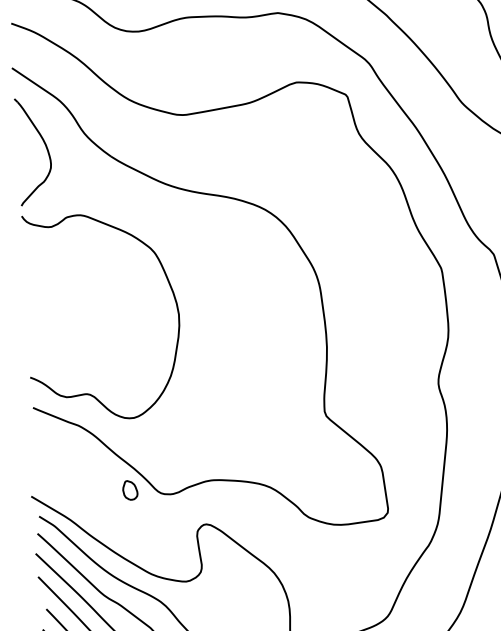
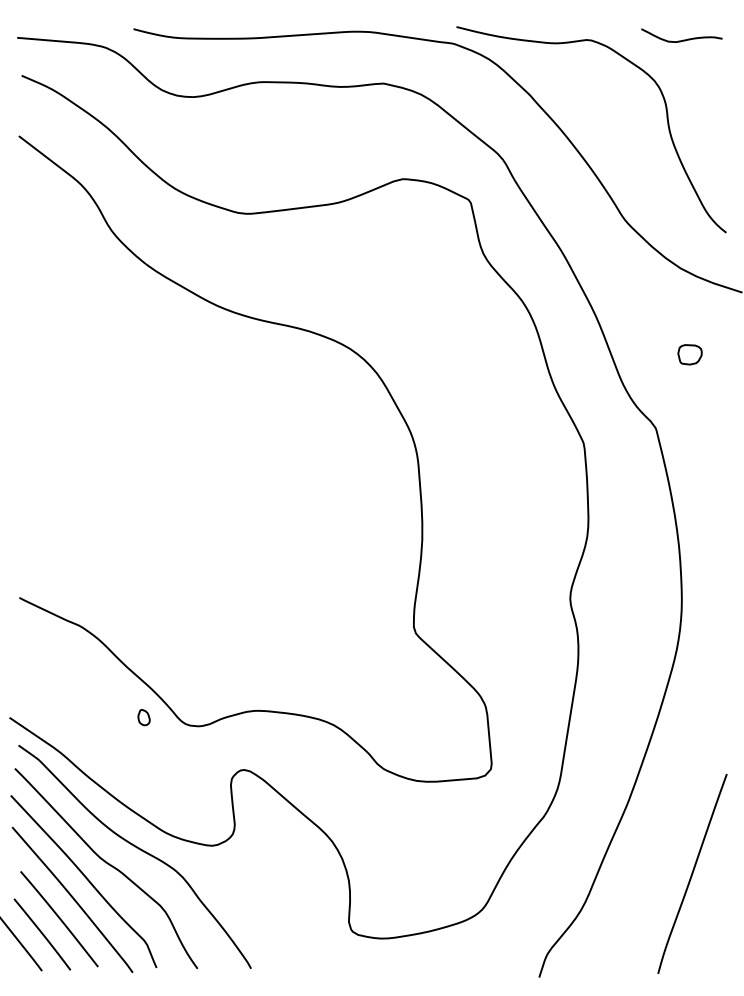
part: (46, 148) -> (58, 247), removed
curve: (170, 288) -> (215, 447), removed
part: (129, 490) -> (143, 717), size x0.6

